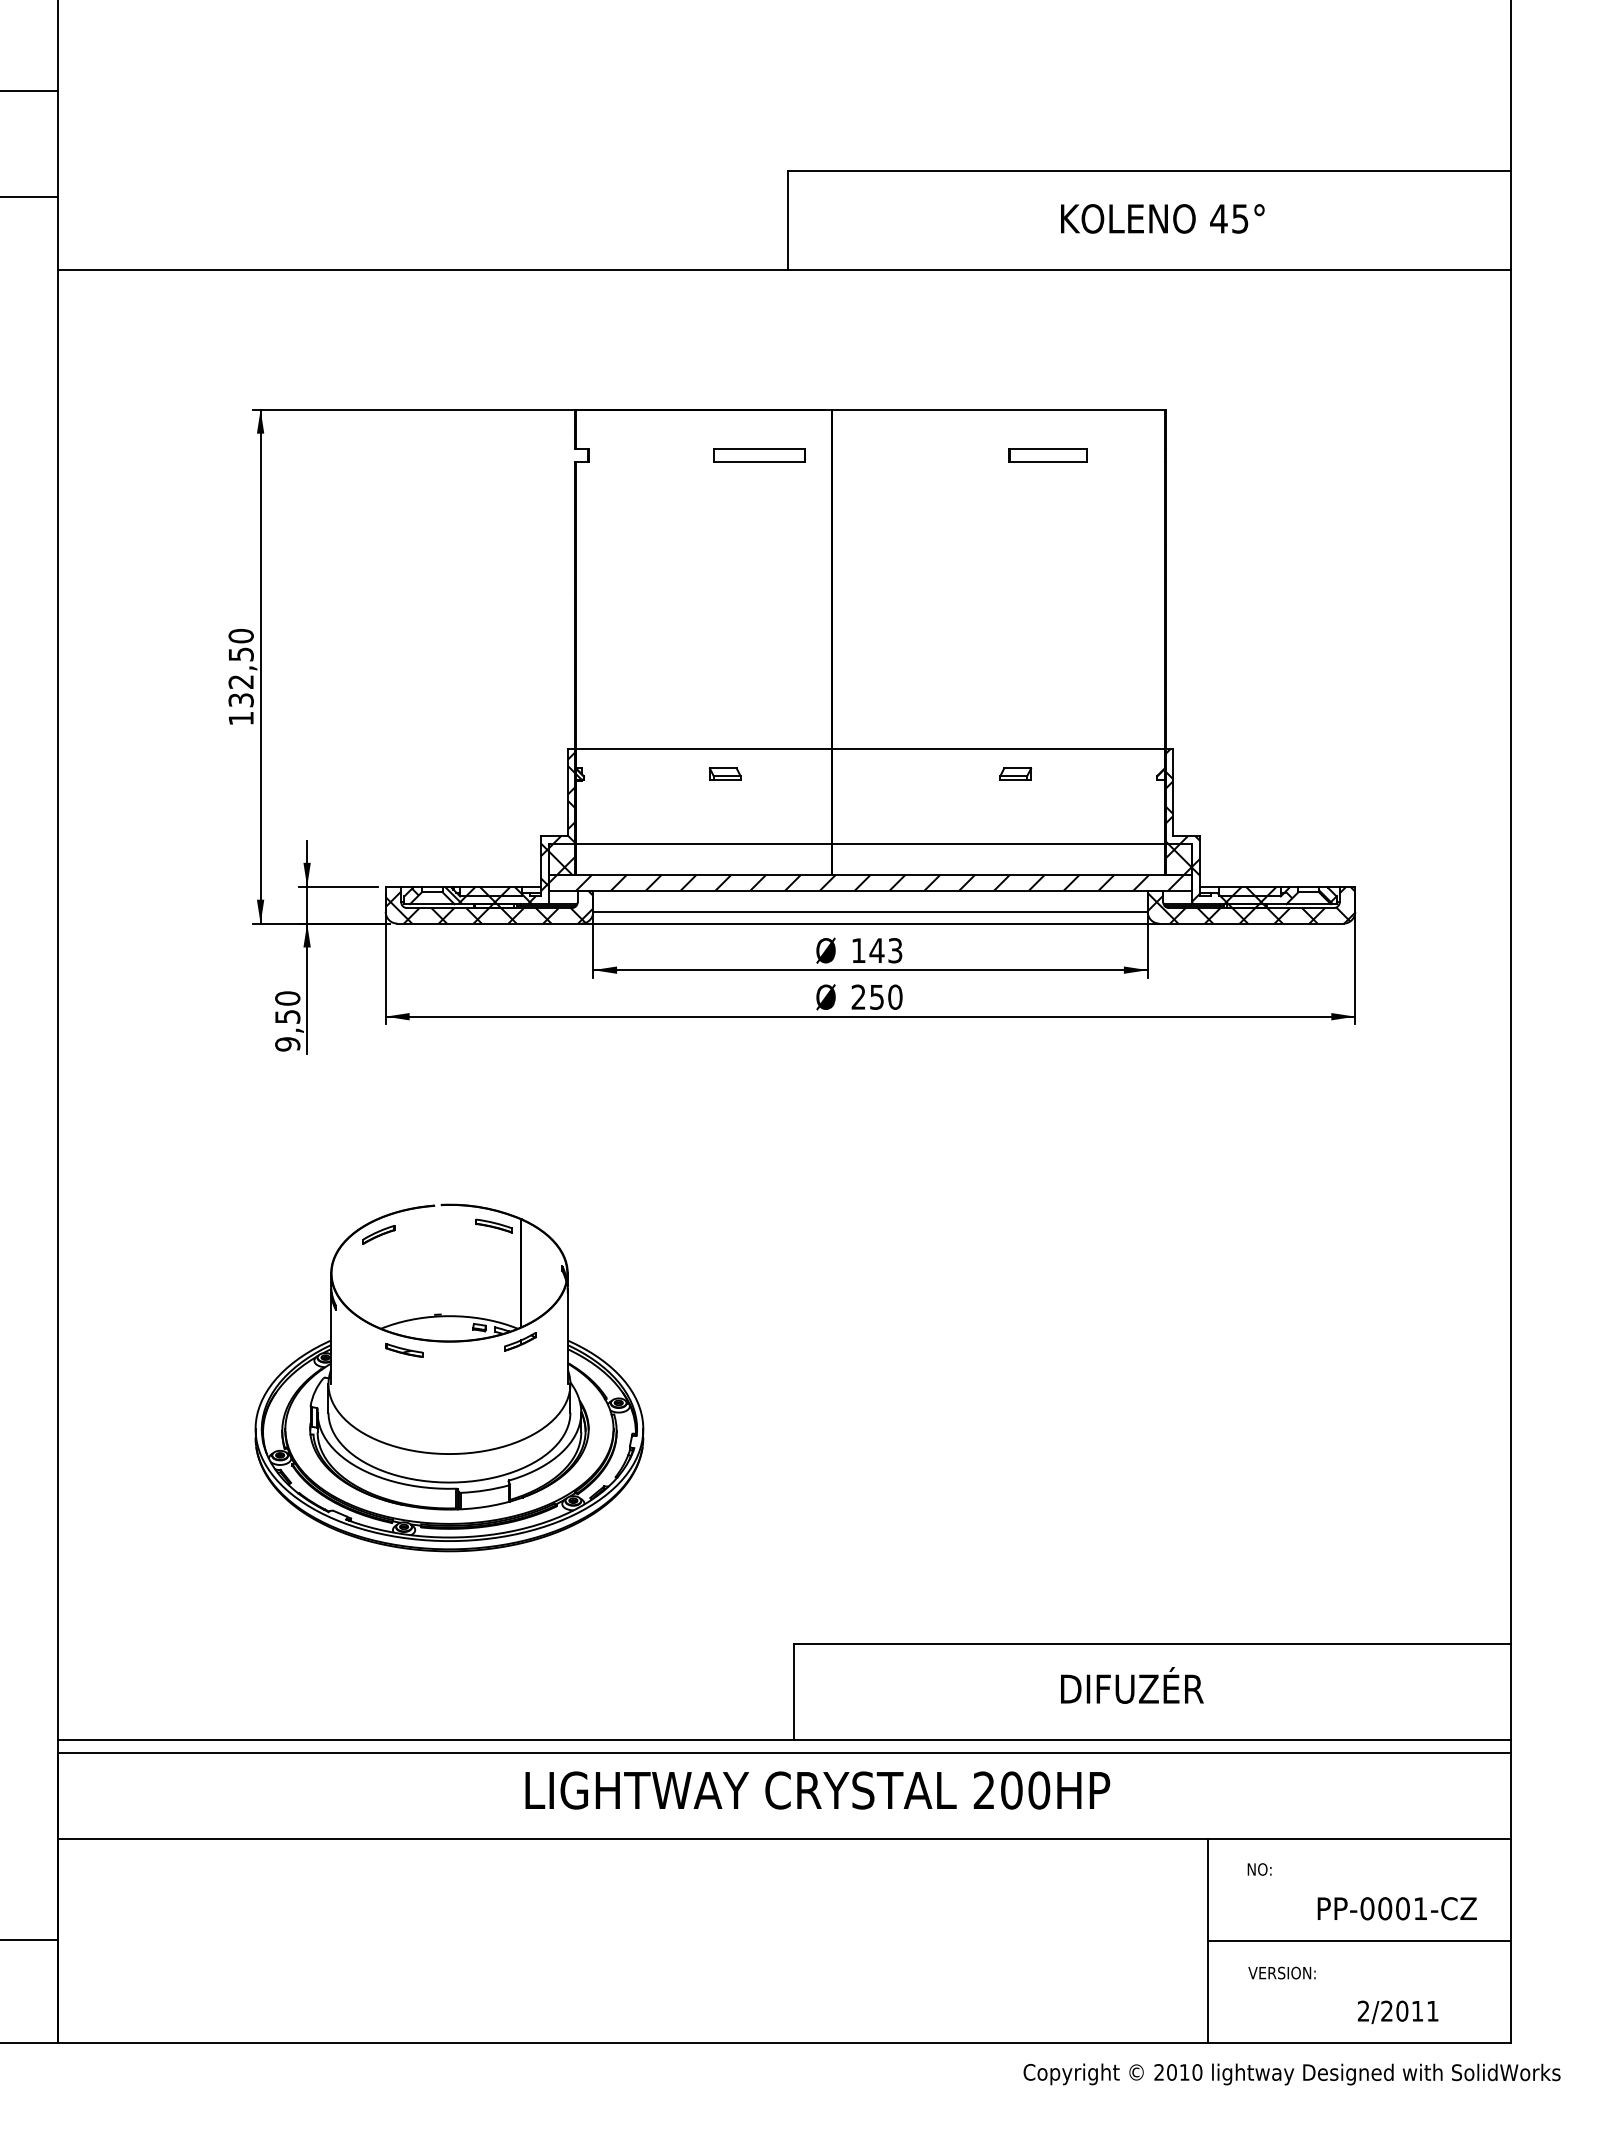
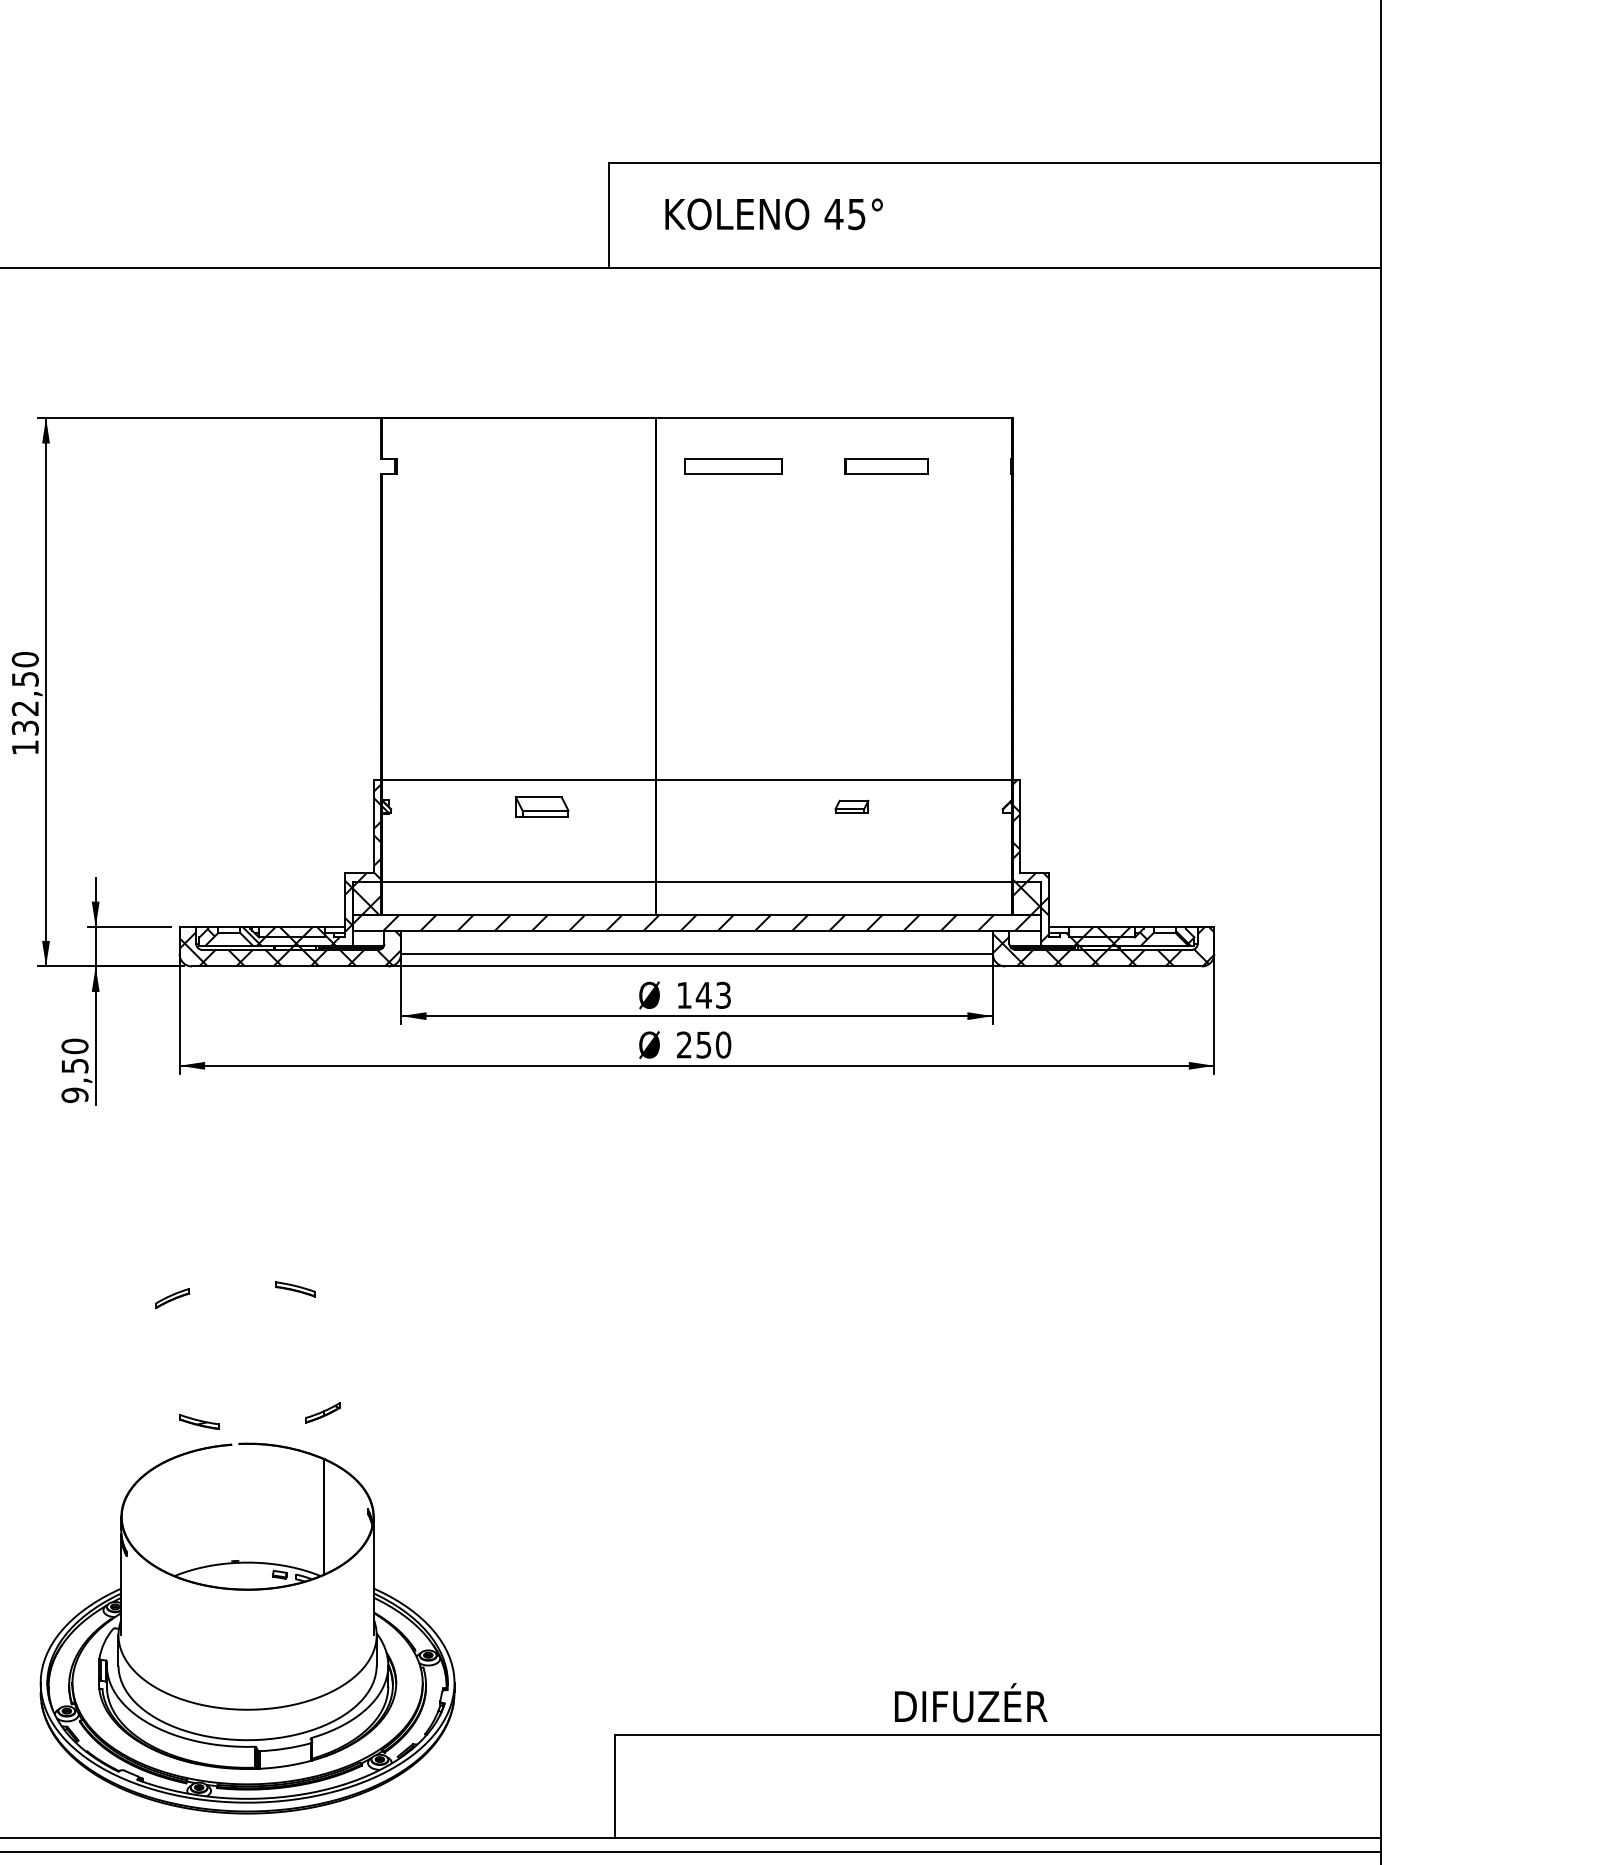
text: (1162, 218) -> (773, 213), moved
part: (759, 455) -> (733, 466), moved
part: (724, 773) -> (541, 806), size x1.6
part: (449, 1377) -> (247, 1628), moved
text: (1132, 1685) -> (971, 1702), moved

